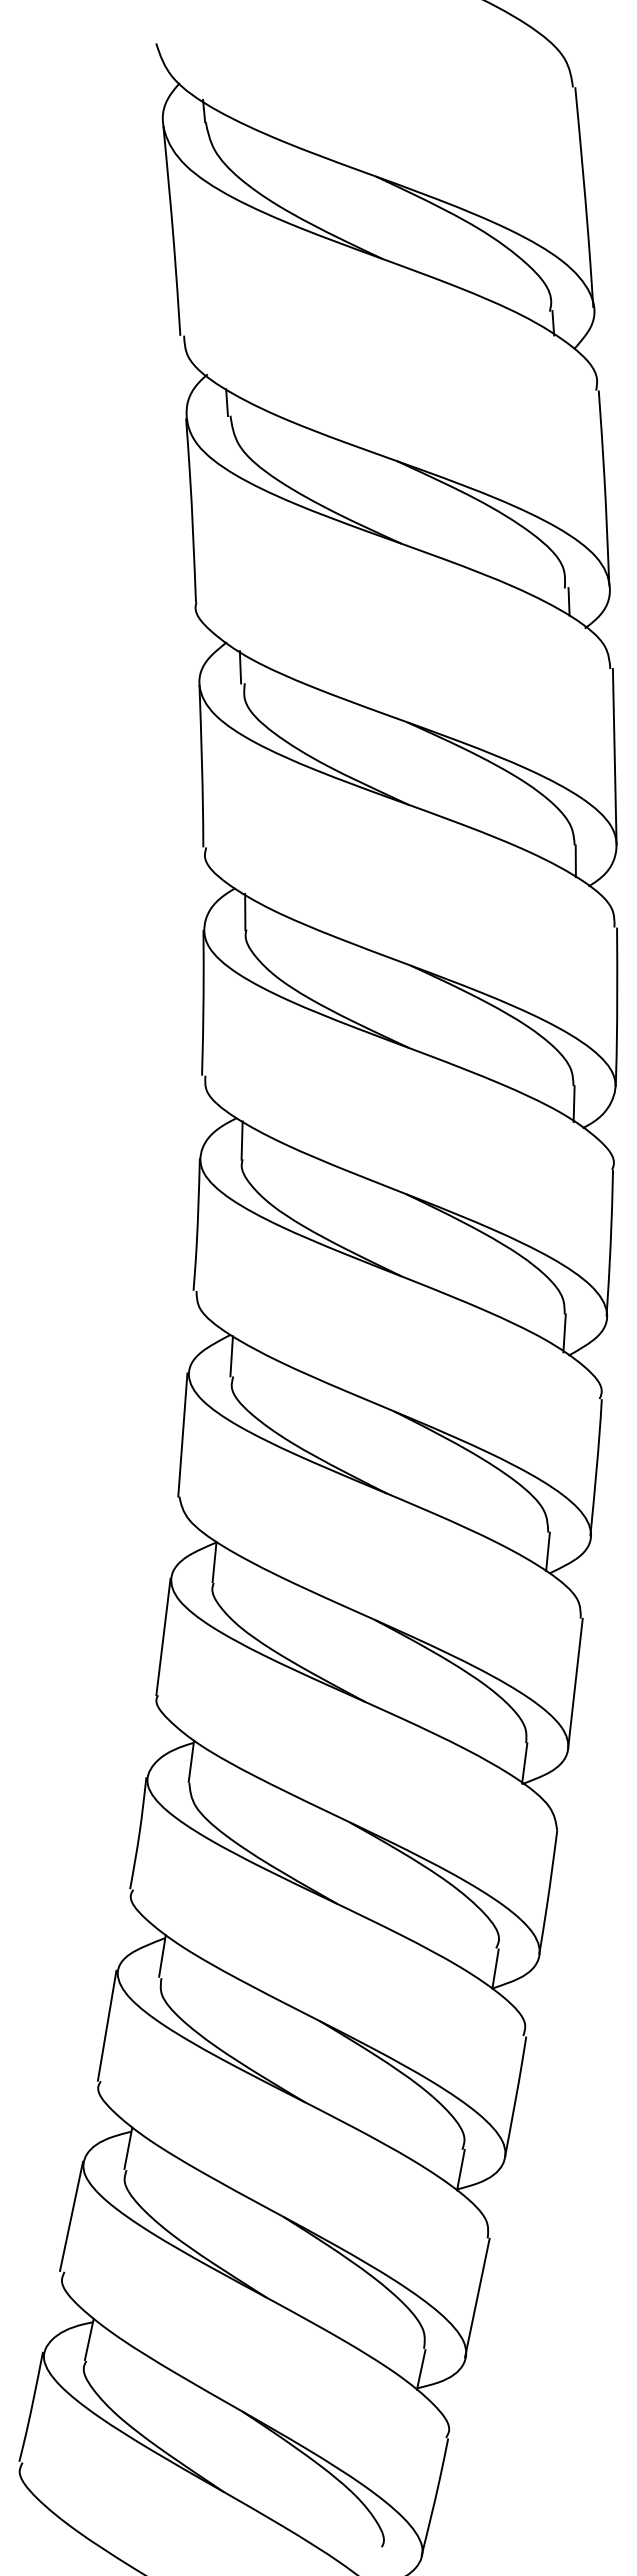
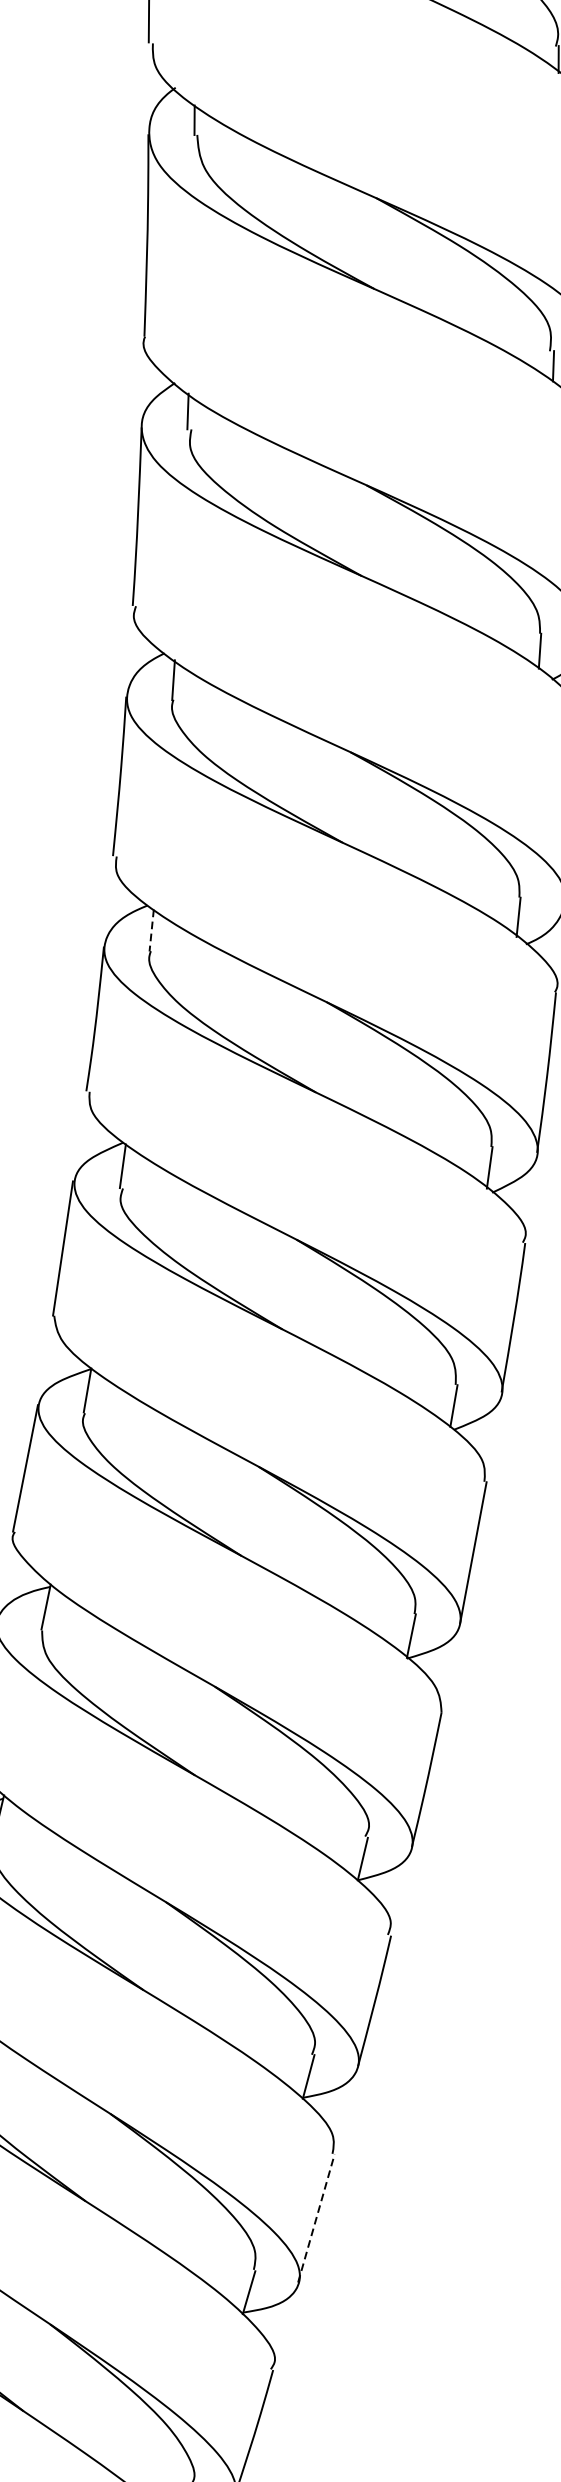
line: (242, 1141) -> (152, 931), solid -> dashed
line: (477, 2298) -> (316, 2218), solid -> dashed

